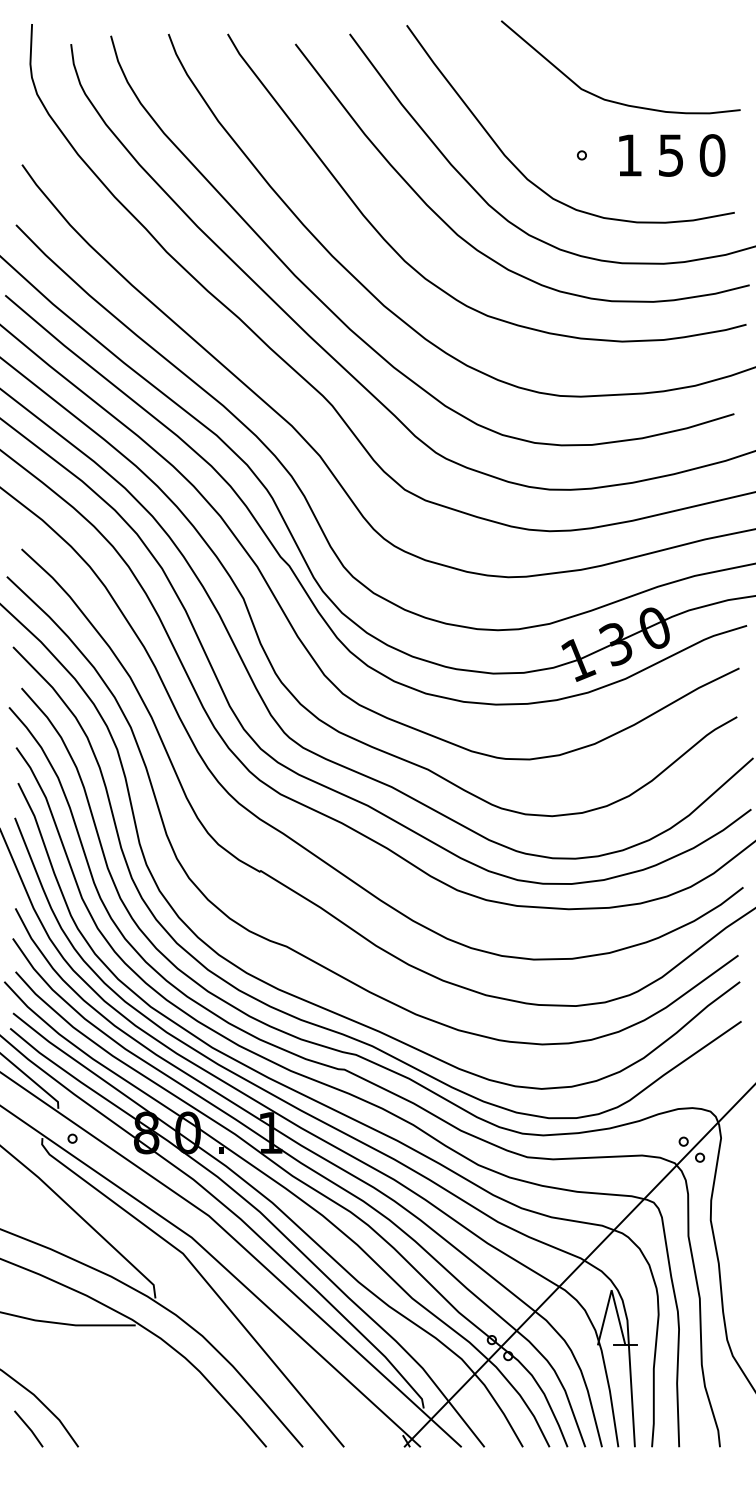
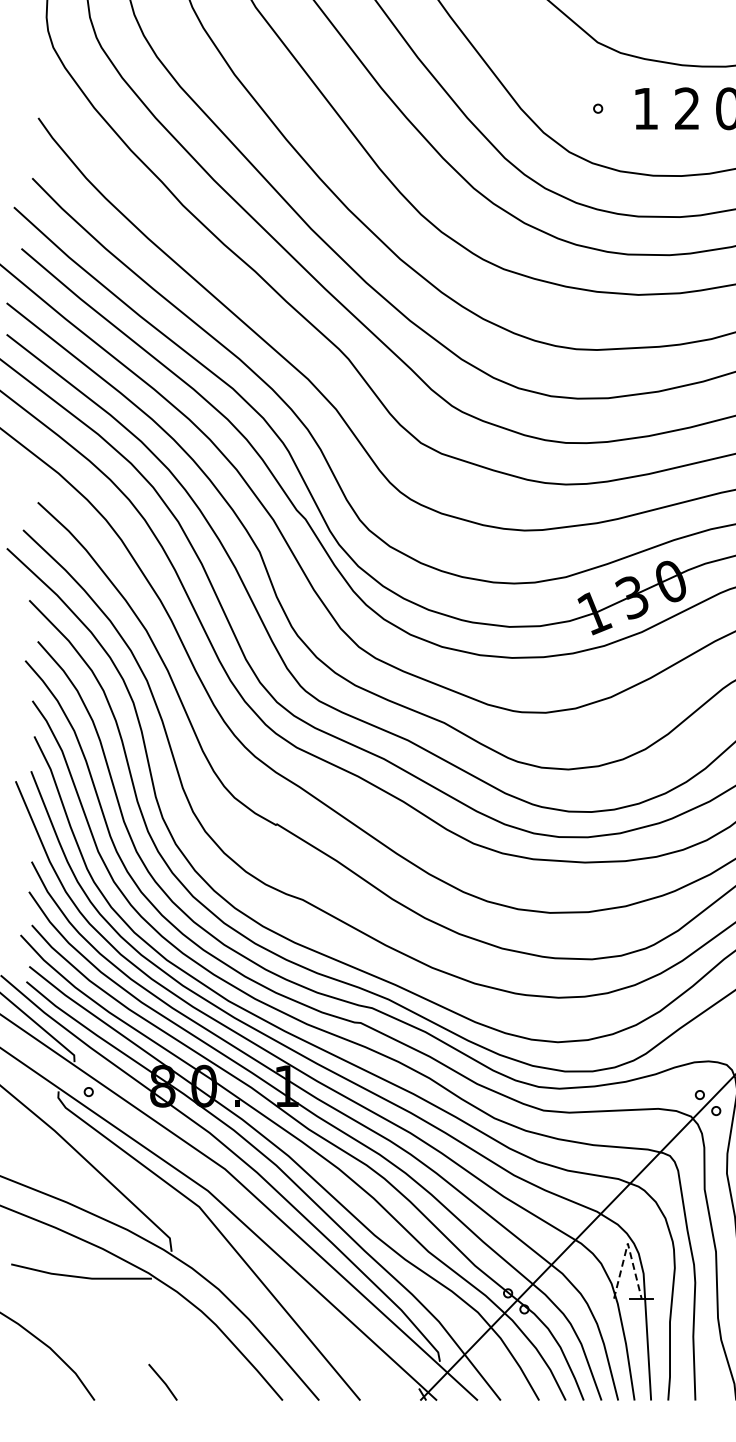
text: (670, 155) -> (686, 108), 5 -> 2
line: (611, 1290) -> (627, 1243), solid -> dashed
line: (28, 1428) -> (162, 1381), moved

